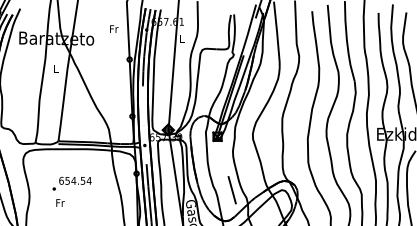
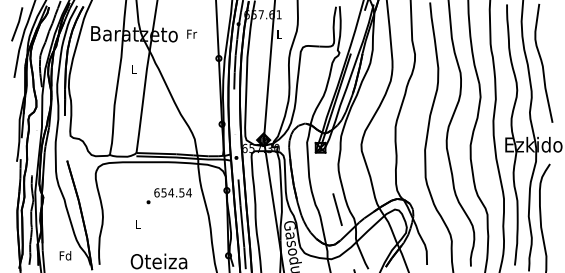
text: (114, 28) -> (192, 33), moved
text: (71, 184) -> (168, 196), moved
text: (60, 203) -> (138, 224), Fr -> L

